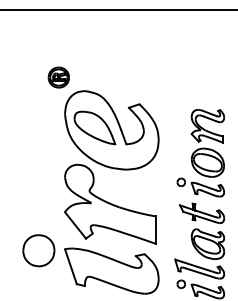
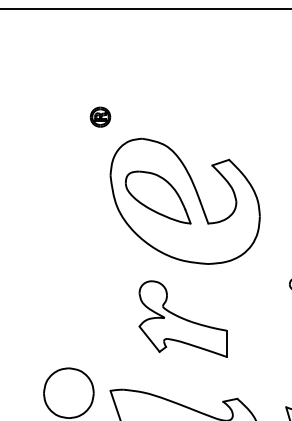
part: (58, 77) -> (100, 117), size x0.6
part: (110, 203) -> (183, 317), size x0.6

